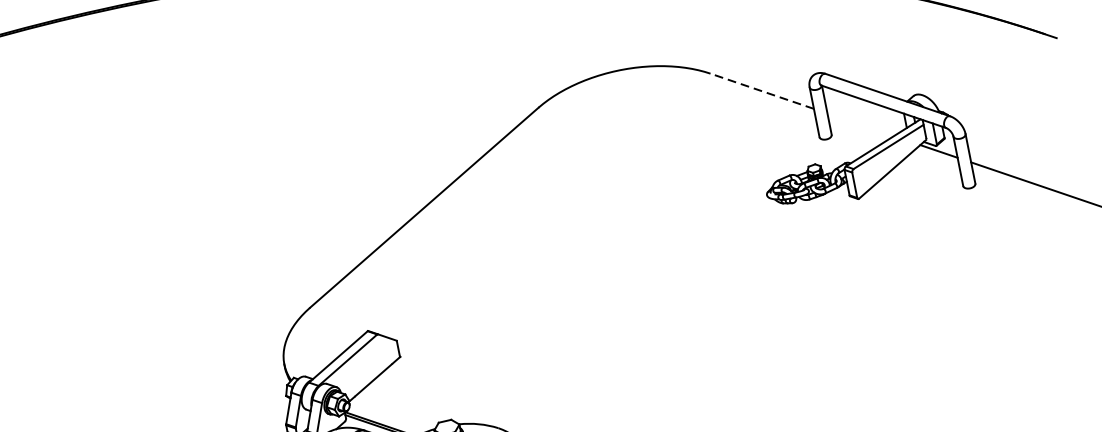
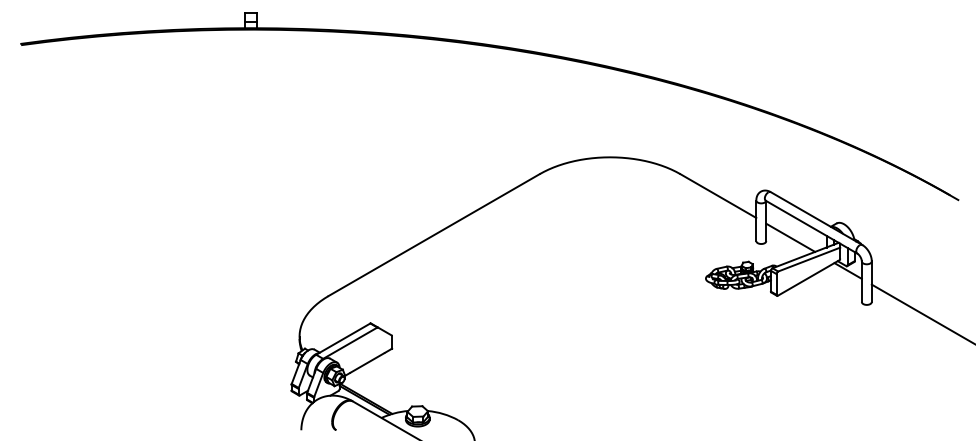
line: (762, 91) -> (718, 196), dashed -> solid
line: (860, 124) -> (790, 237), added

